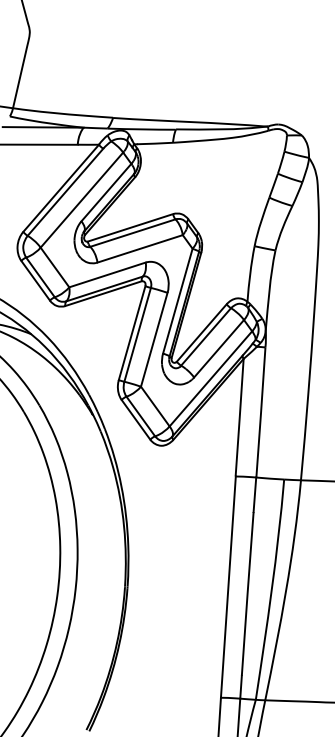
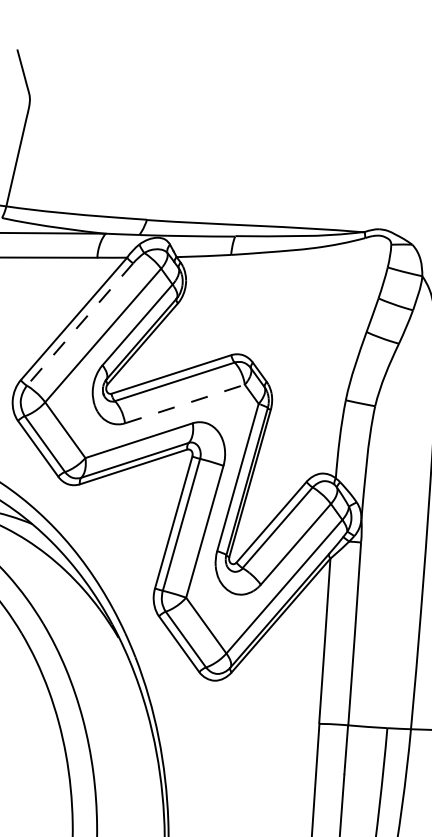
line: (65, 192) -> (80, 324), solid -> dashed
line: (140, 248) -> (185, 403), solid -> dashed

